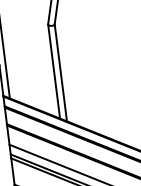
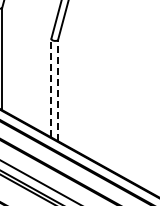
line: (54, 70) -> (51, 87), solid -> dashed
line: (61, 72) -> (58, 90), solid -> dashed

